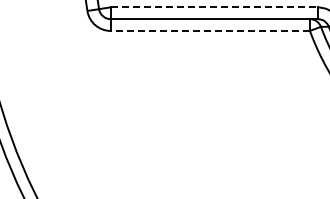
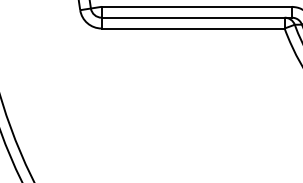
line: (214, 7) -> (196, 6), dashed -> solid
line: (210, 30) -> (193, 28), dashed -> solid

